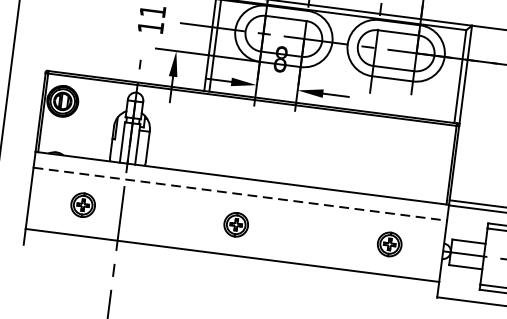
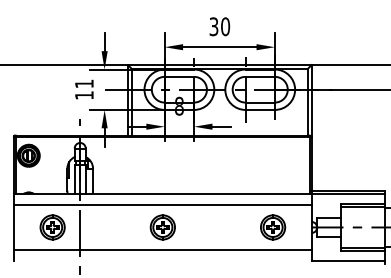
line: (239, 194) -> (162, 205), dashed -> solid
part: (83, 205) -> (52, 227), size x1.43
part: (235, 224) -> (162, 227), size x1.43
part: (390, 244) -> (273, 227), size x1.43

